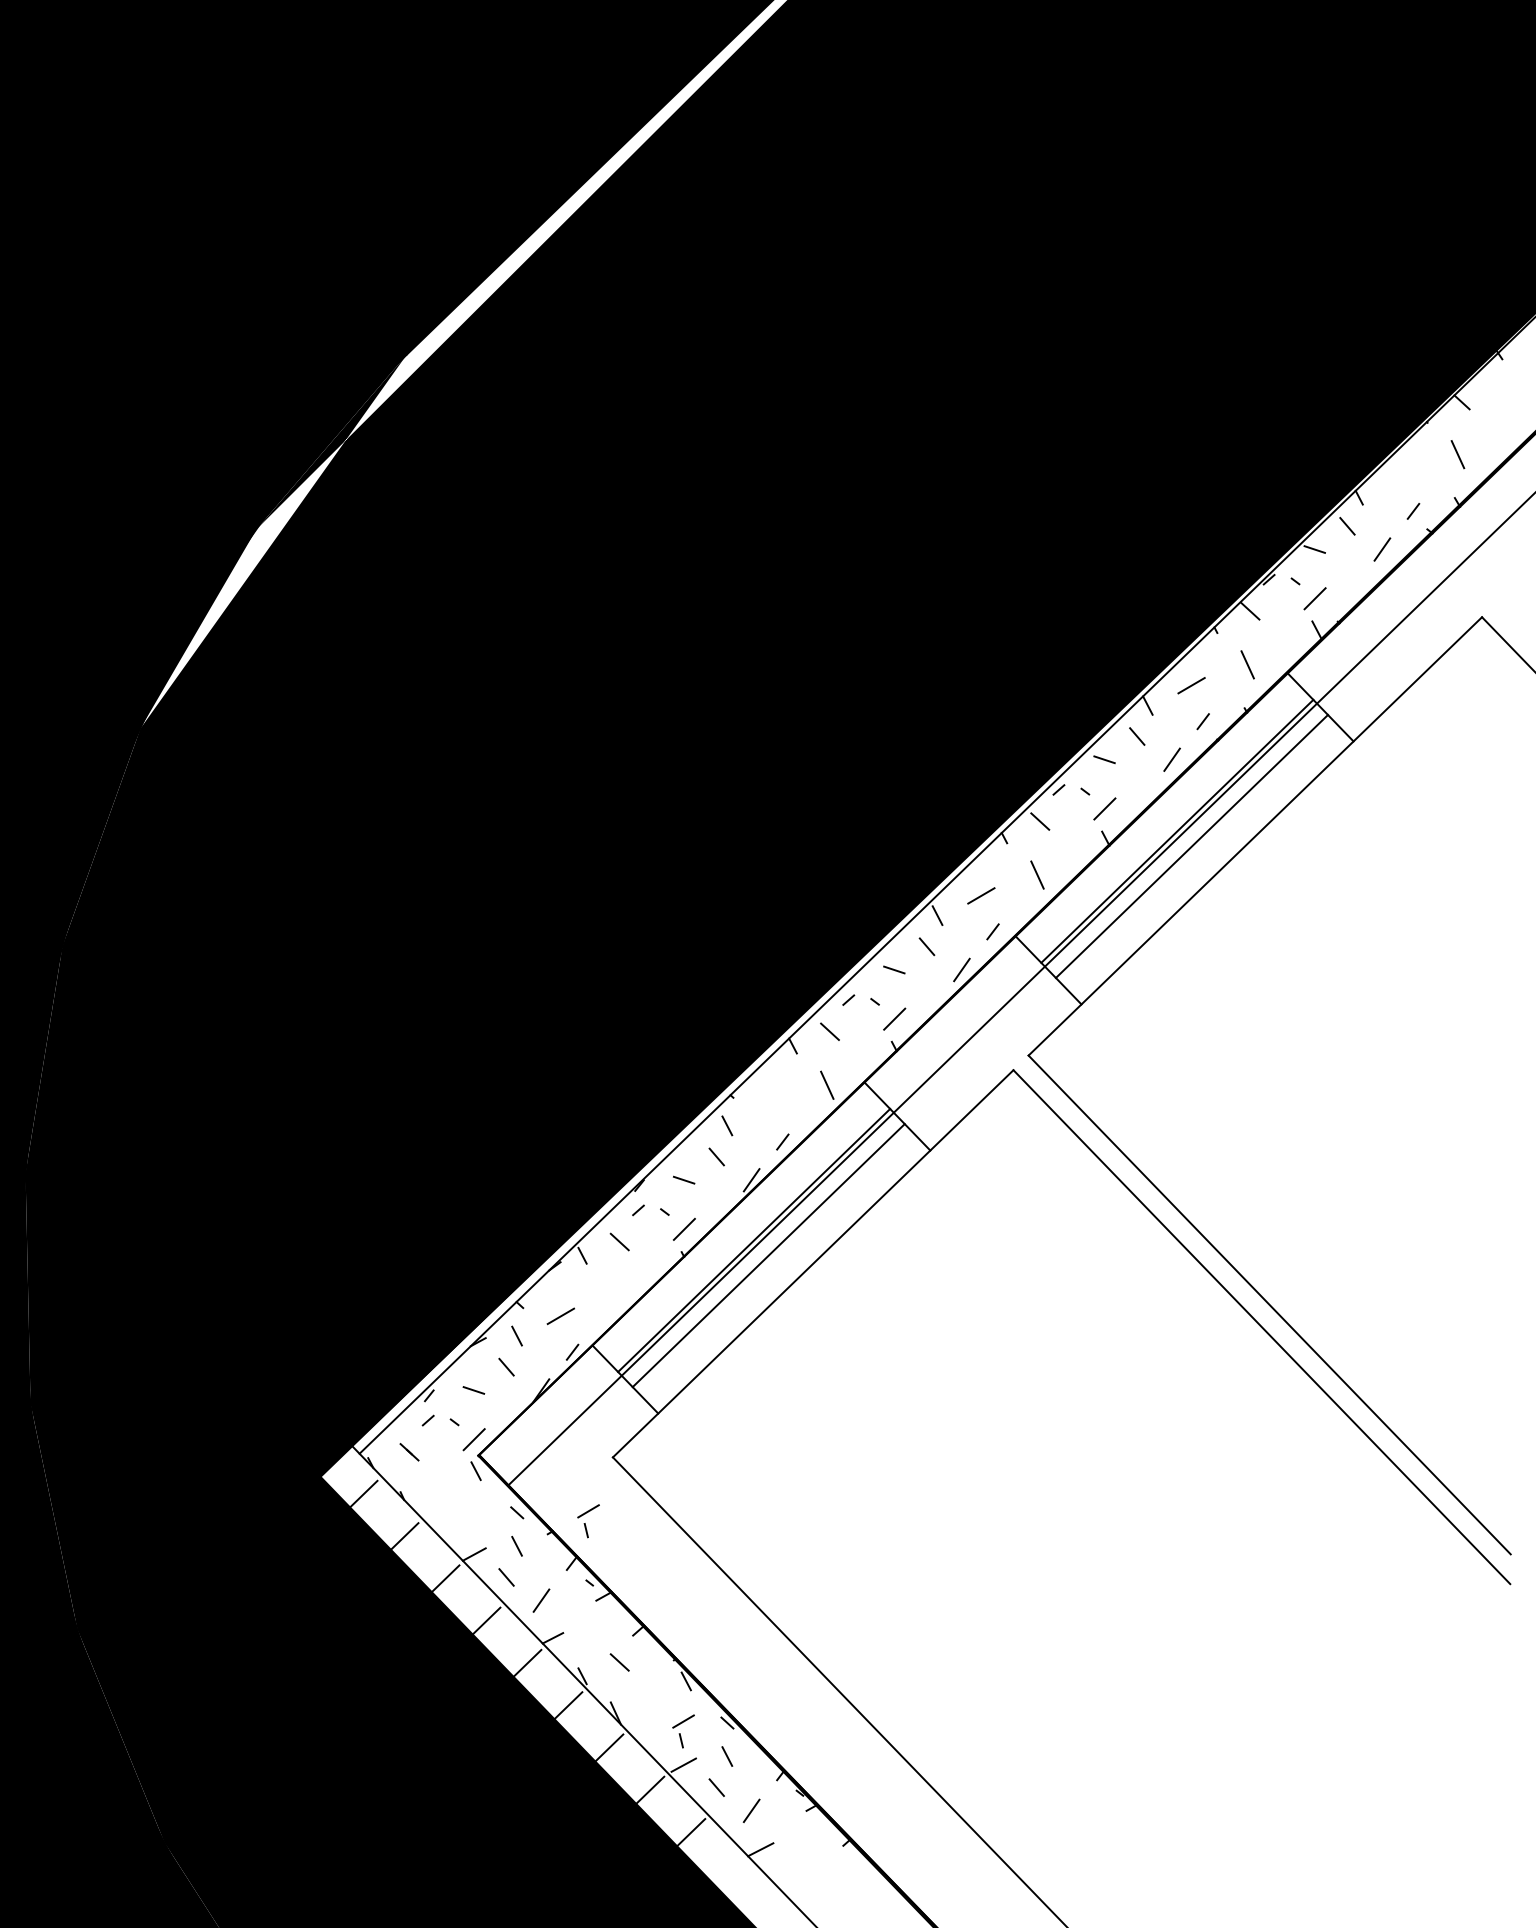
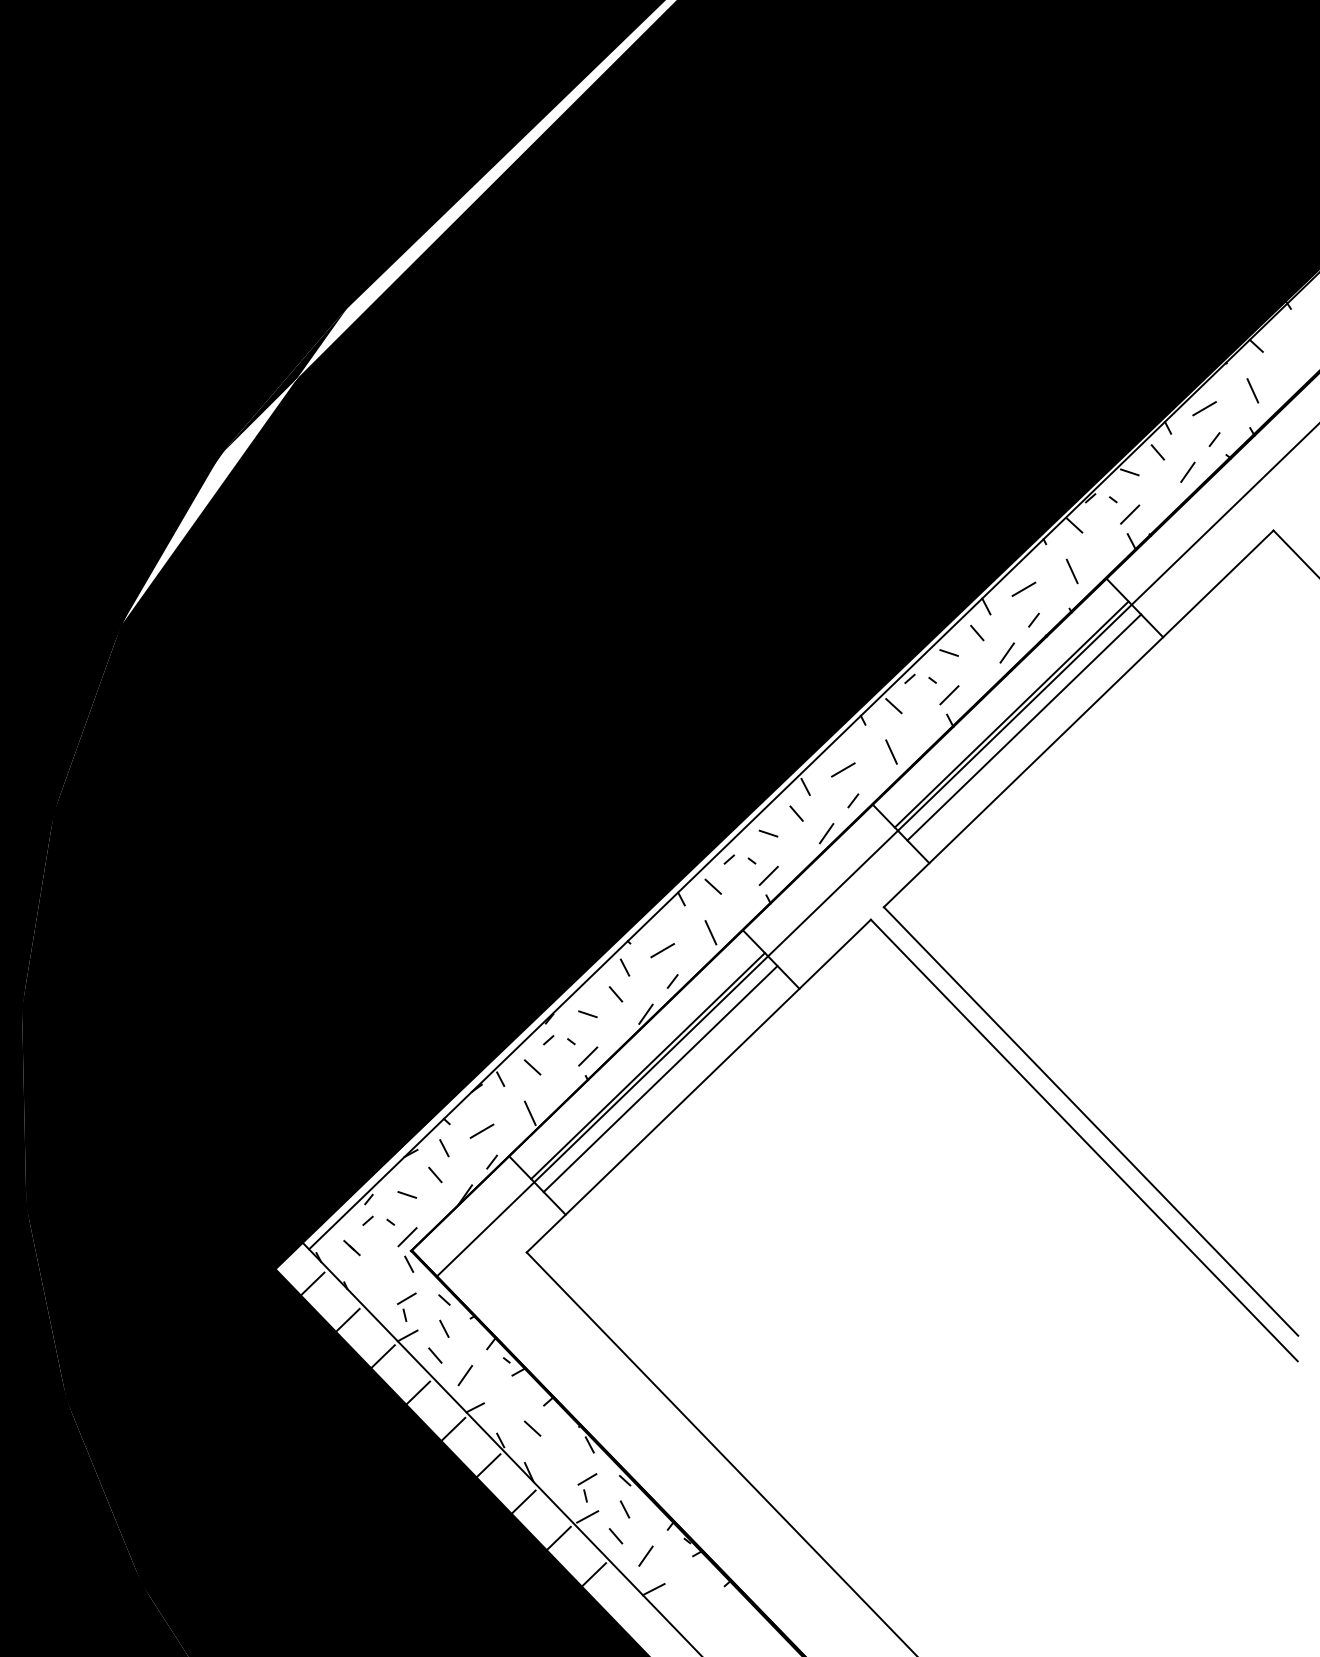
line: (1401, 475) -> (1204, 408), added
line: (770, 1105) -> (662, 950), added
line: (616, 1295) -> (529, 1113), added
part: (588, 1520) -> (406, 1306), moved

